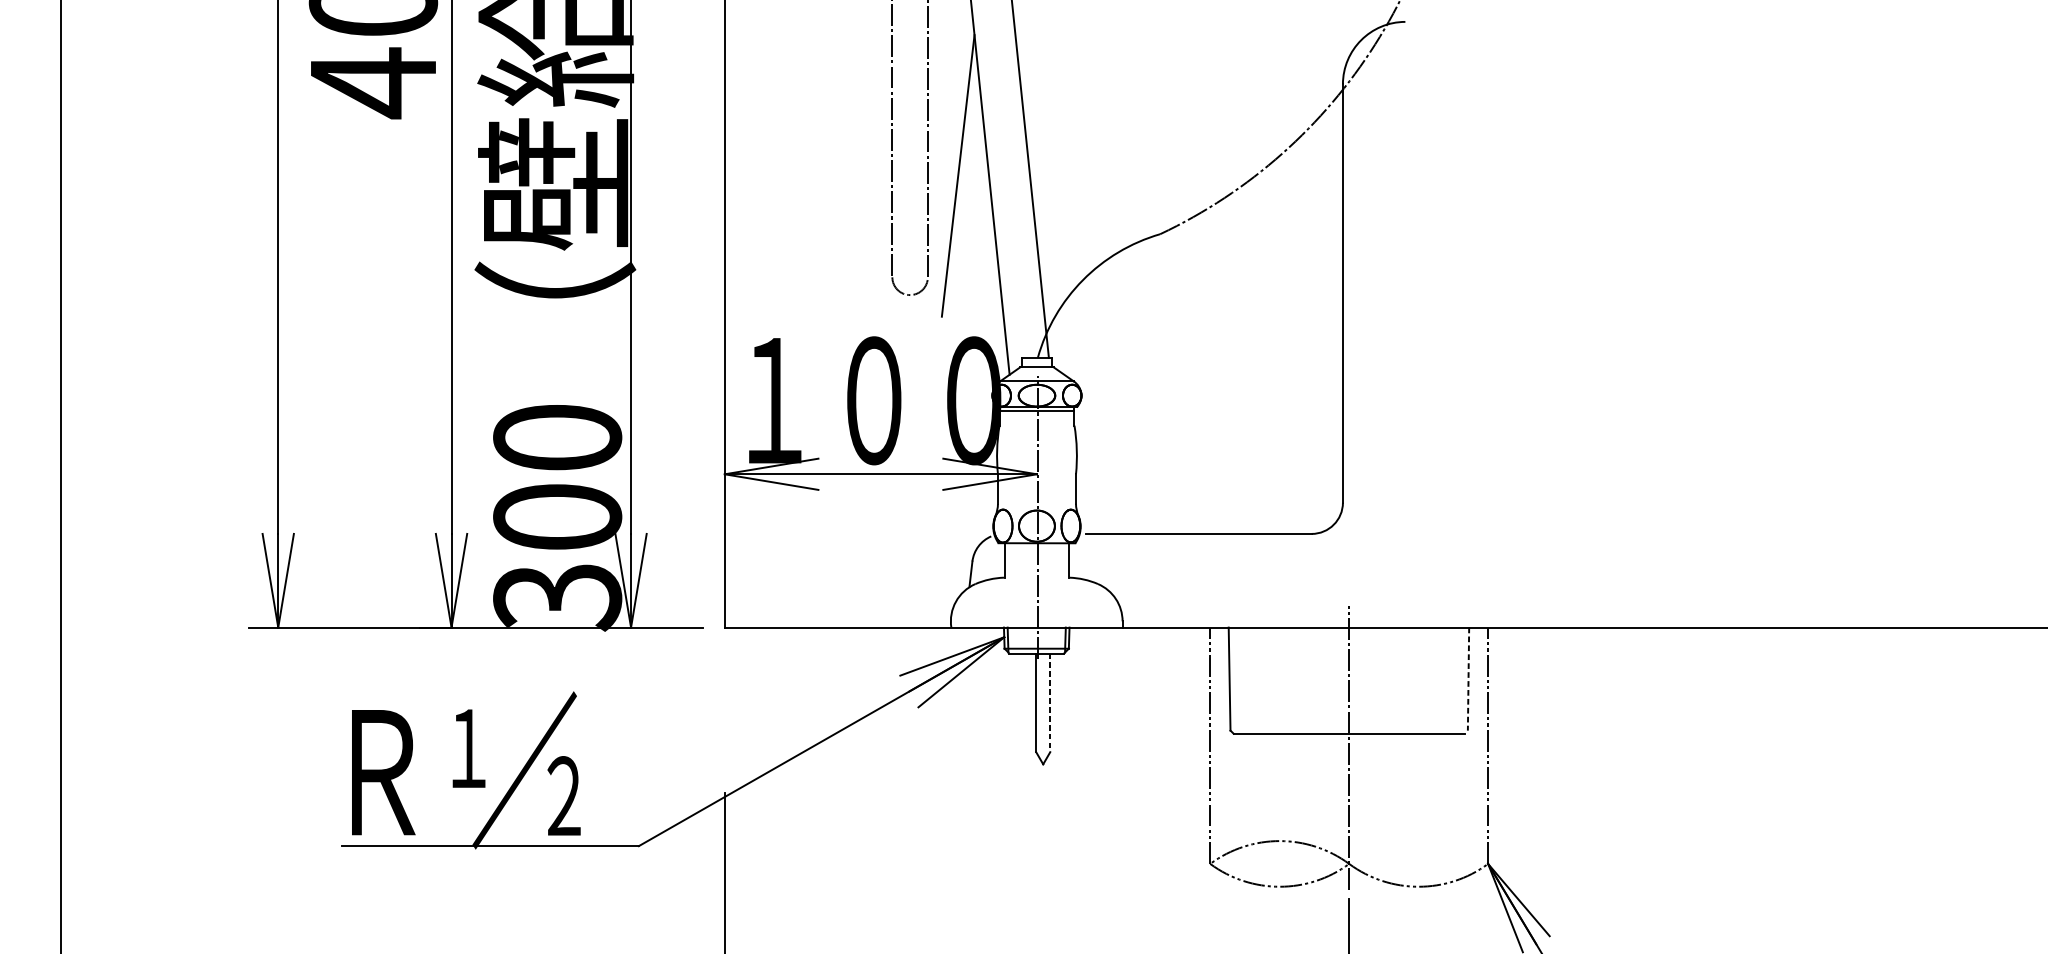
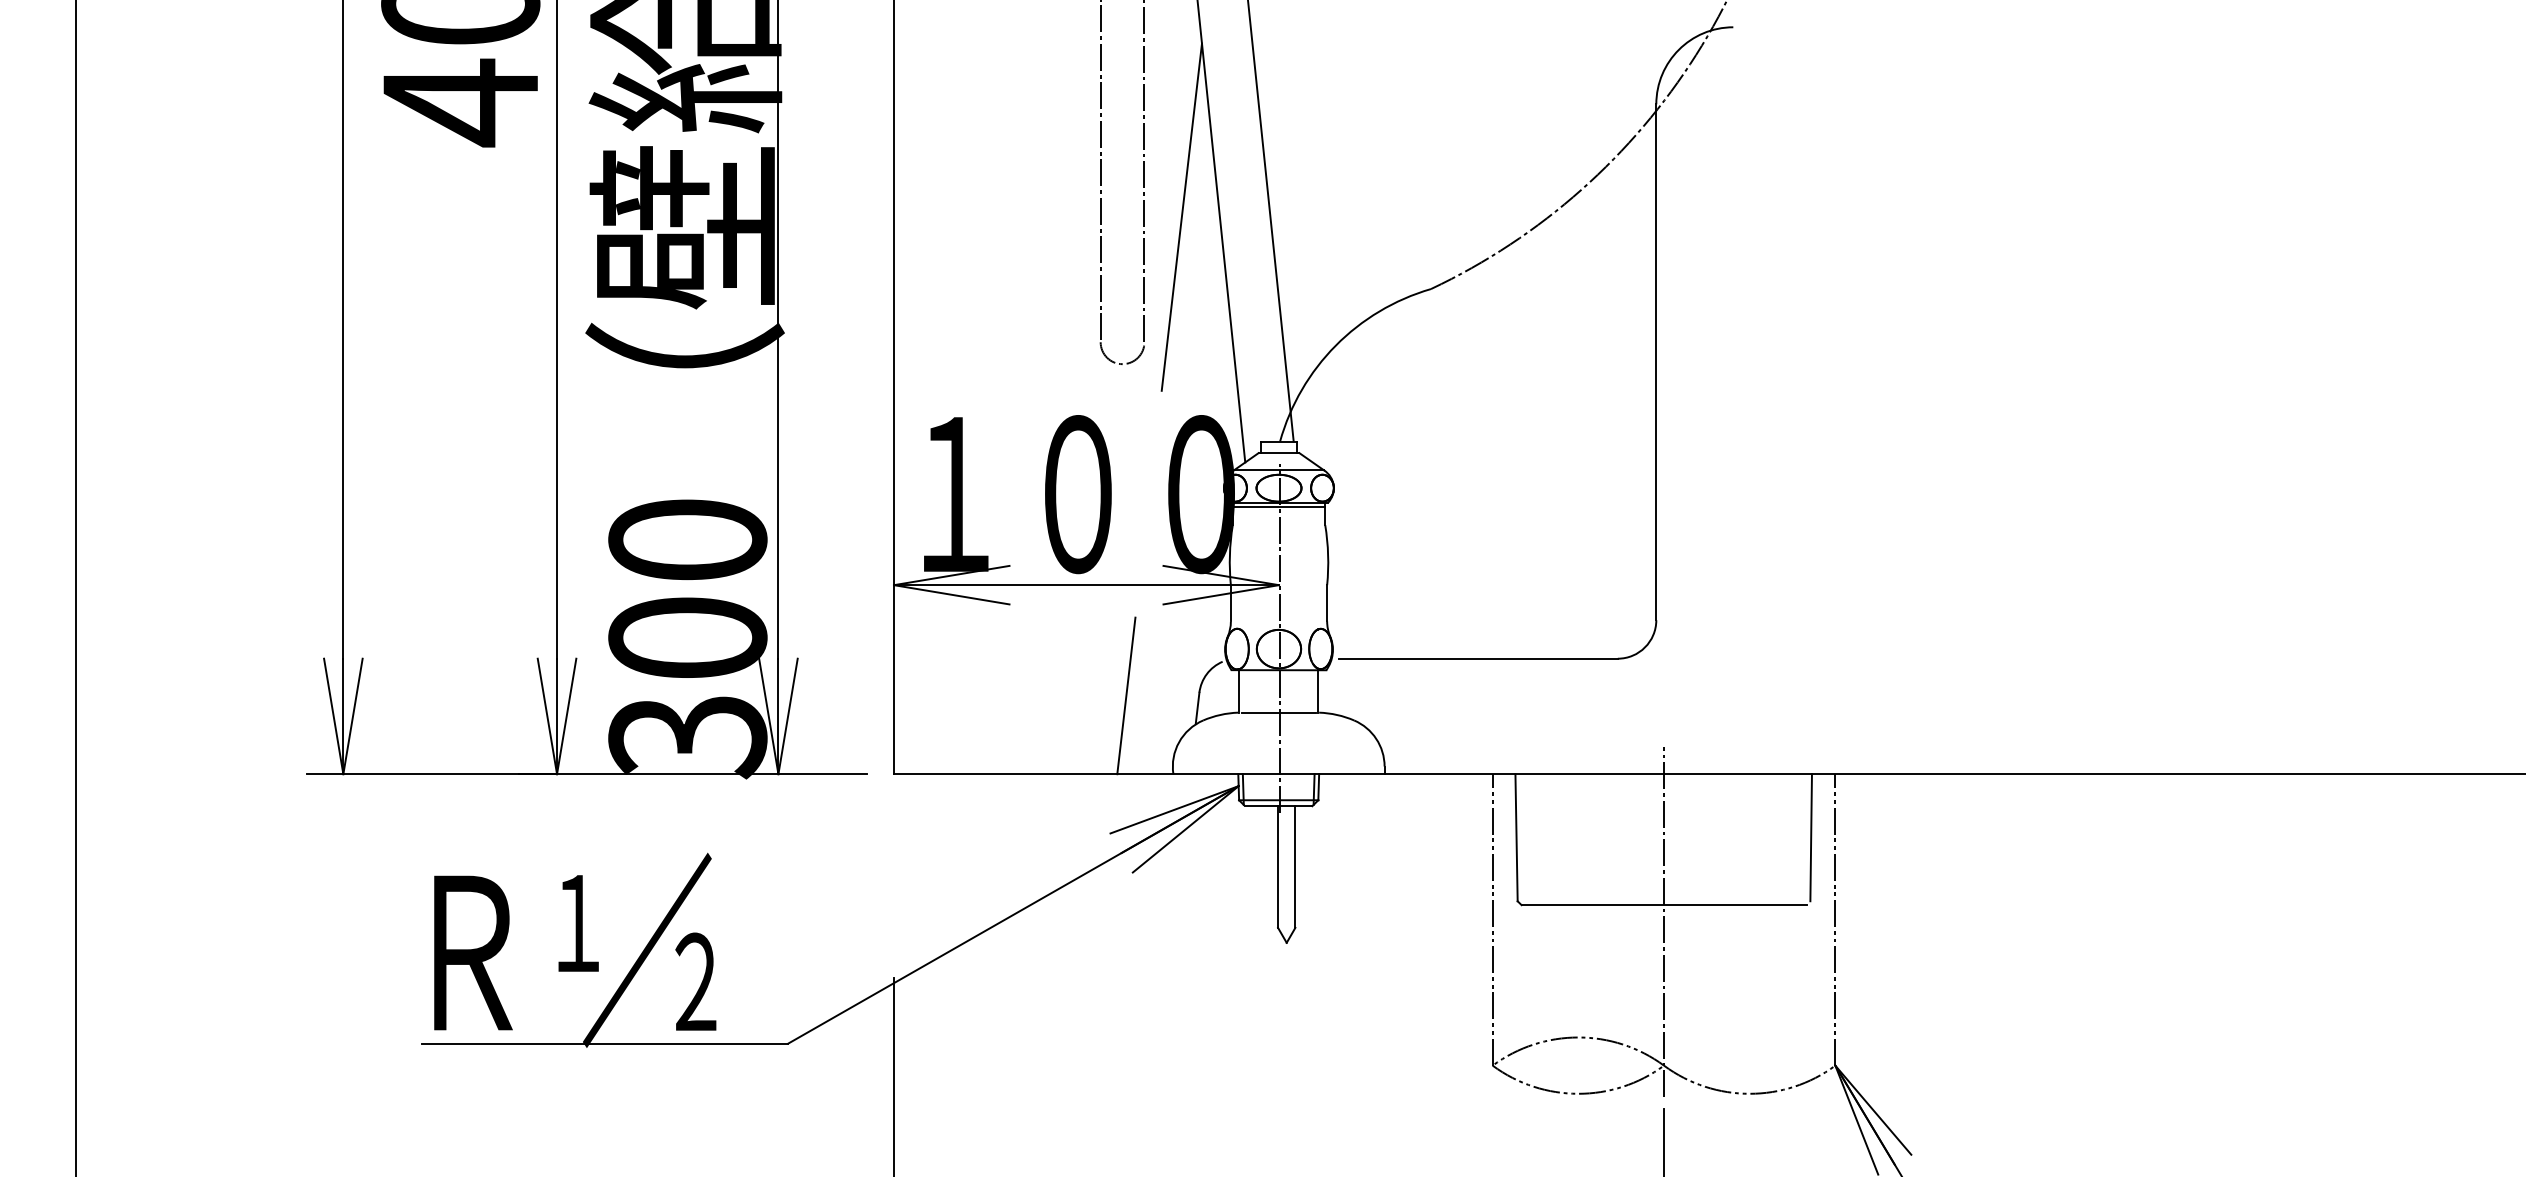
line: (913, 563) -> (1126, 695), added
line: (1036, 577) -> (1278, 712), added
line: (1468, 678) -> (1811, 837), dashed -> solid
line: (1050, 703) -> (1295, 867), dashed -> solid

